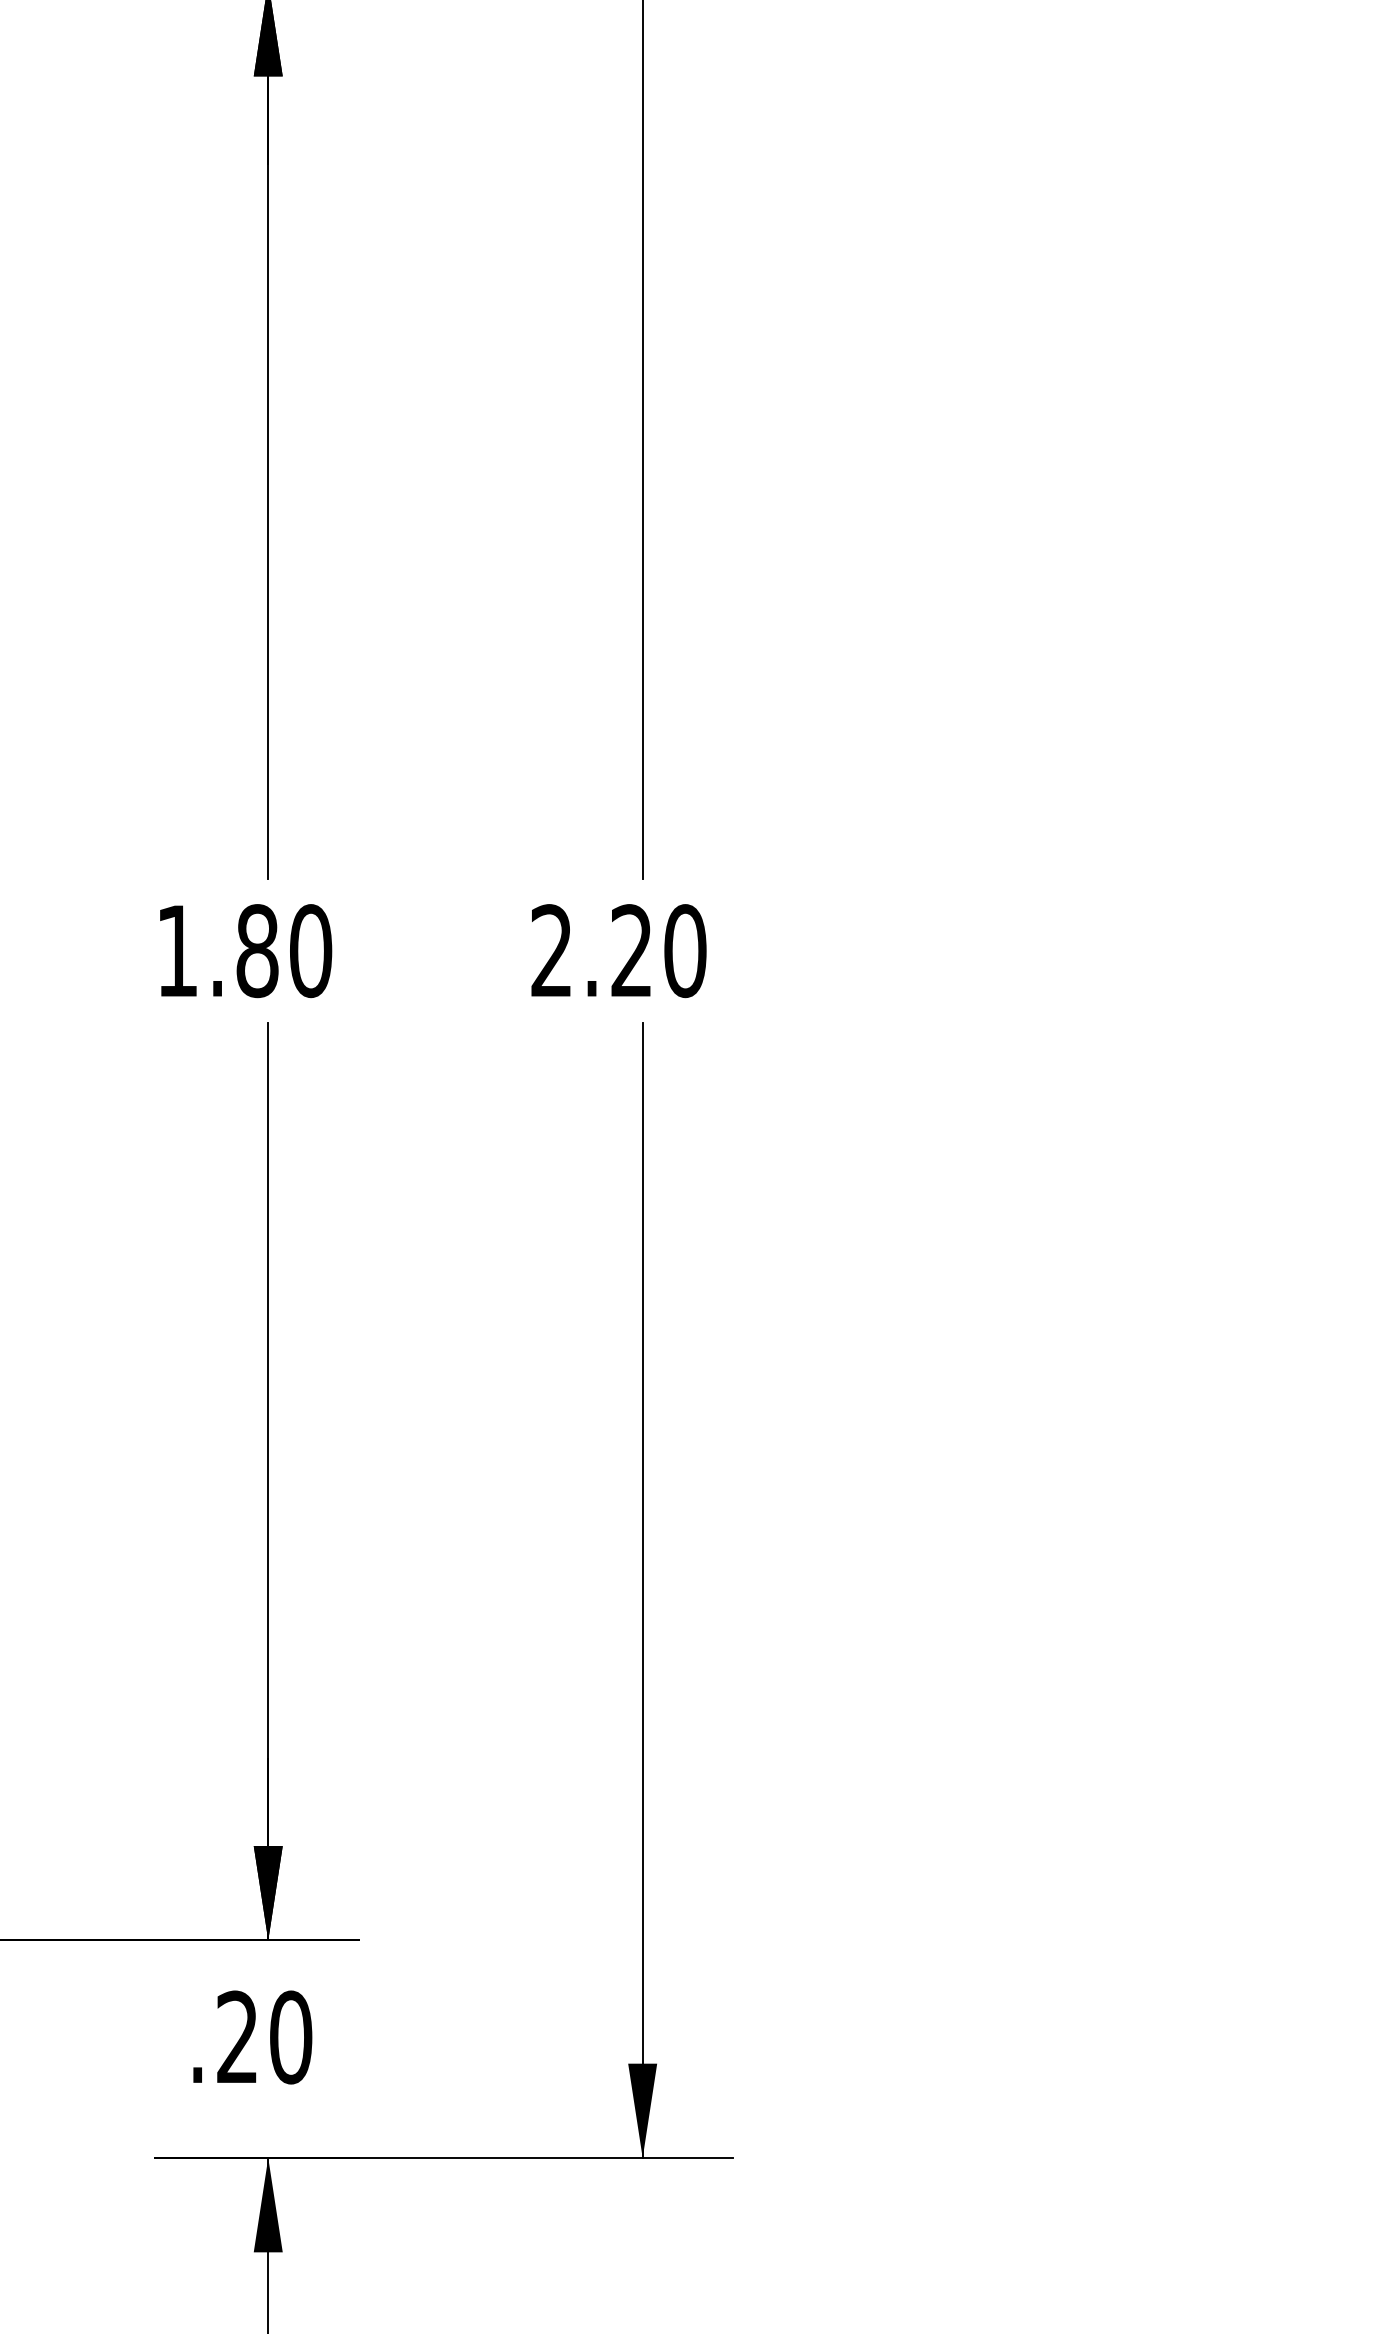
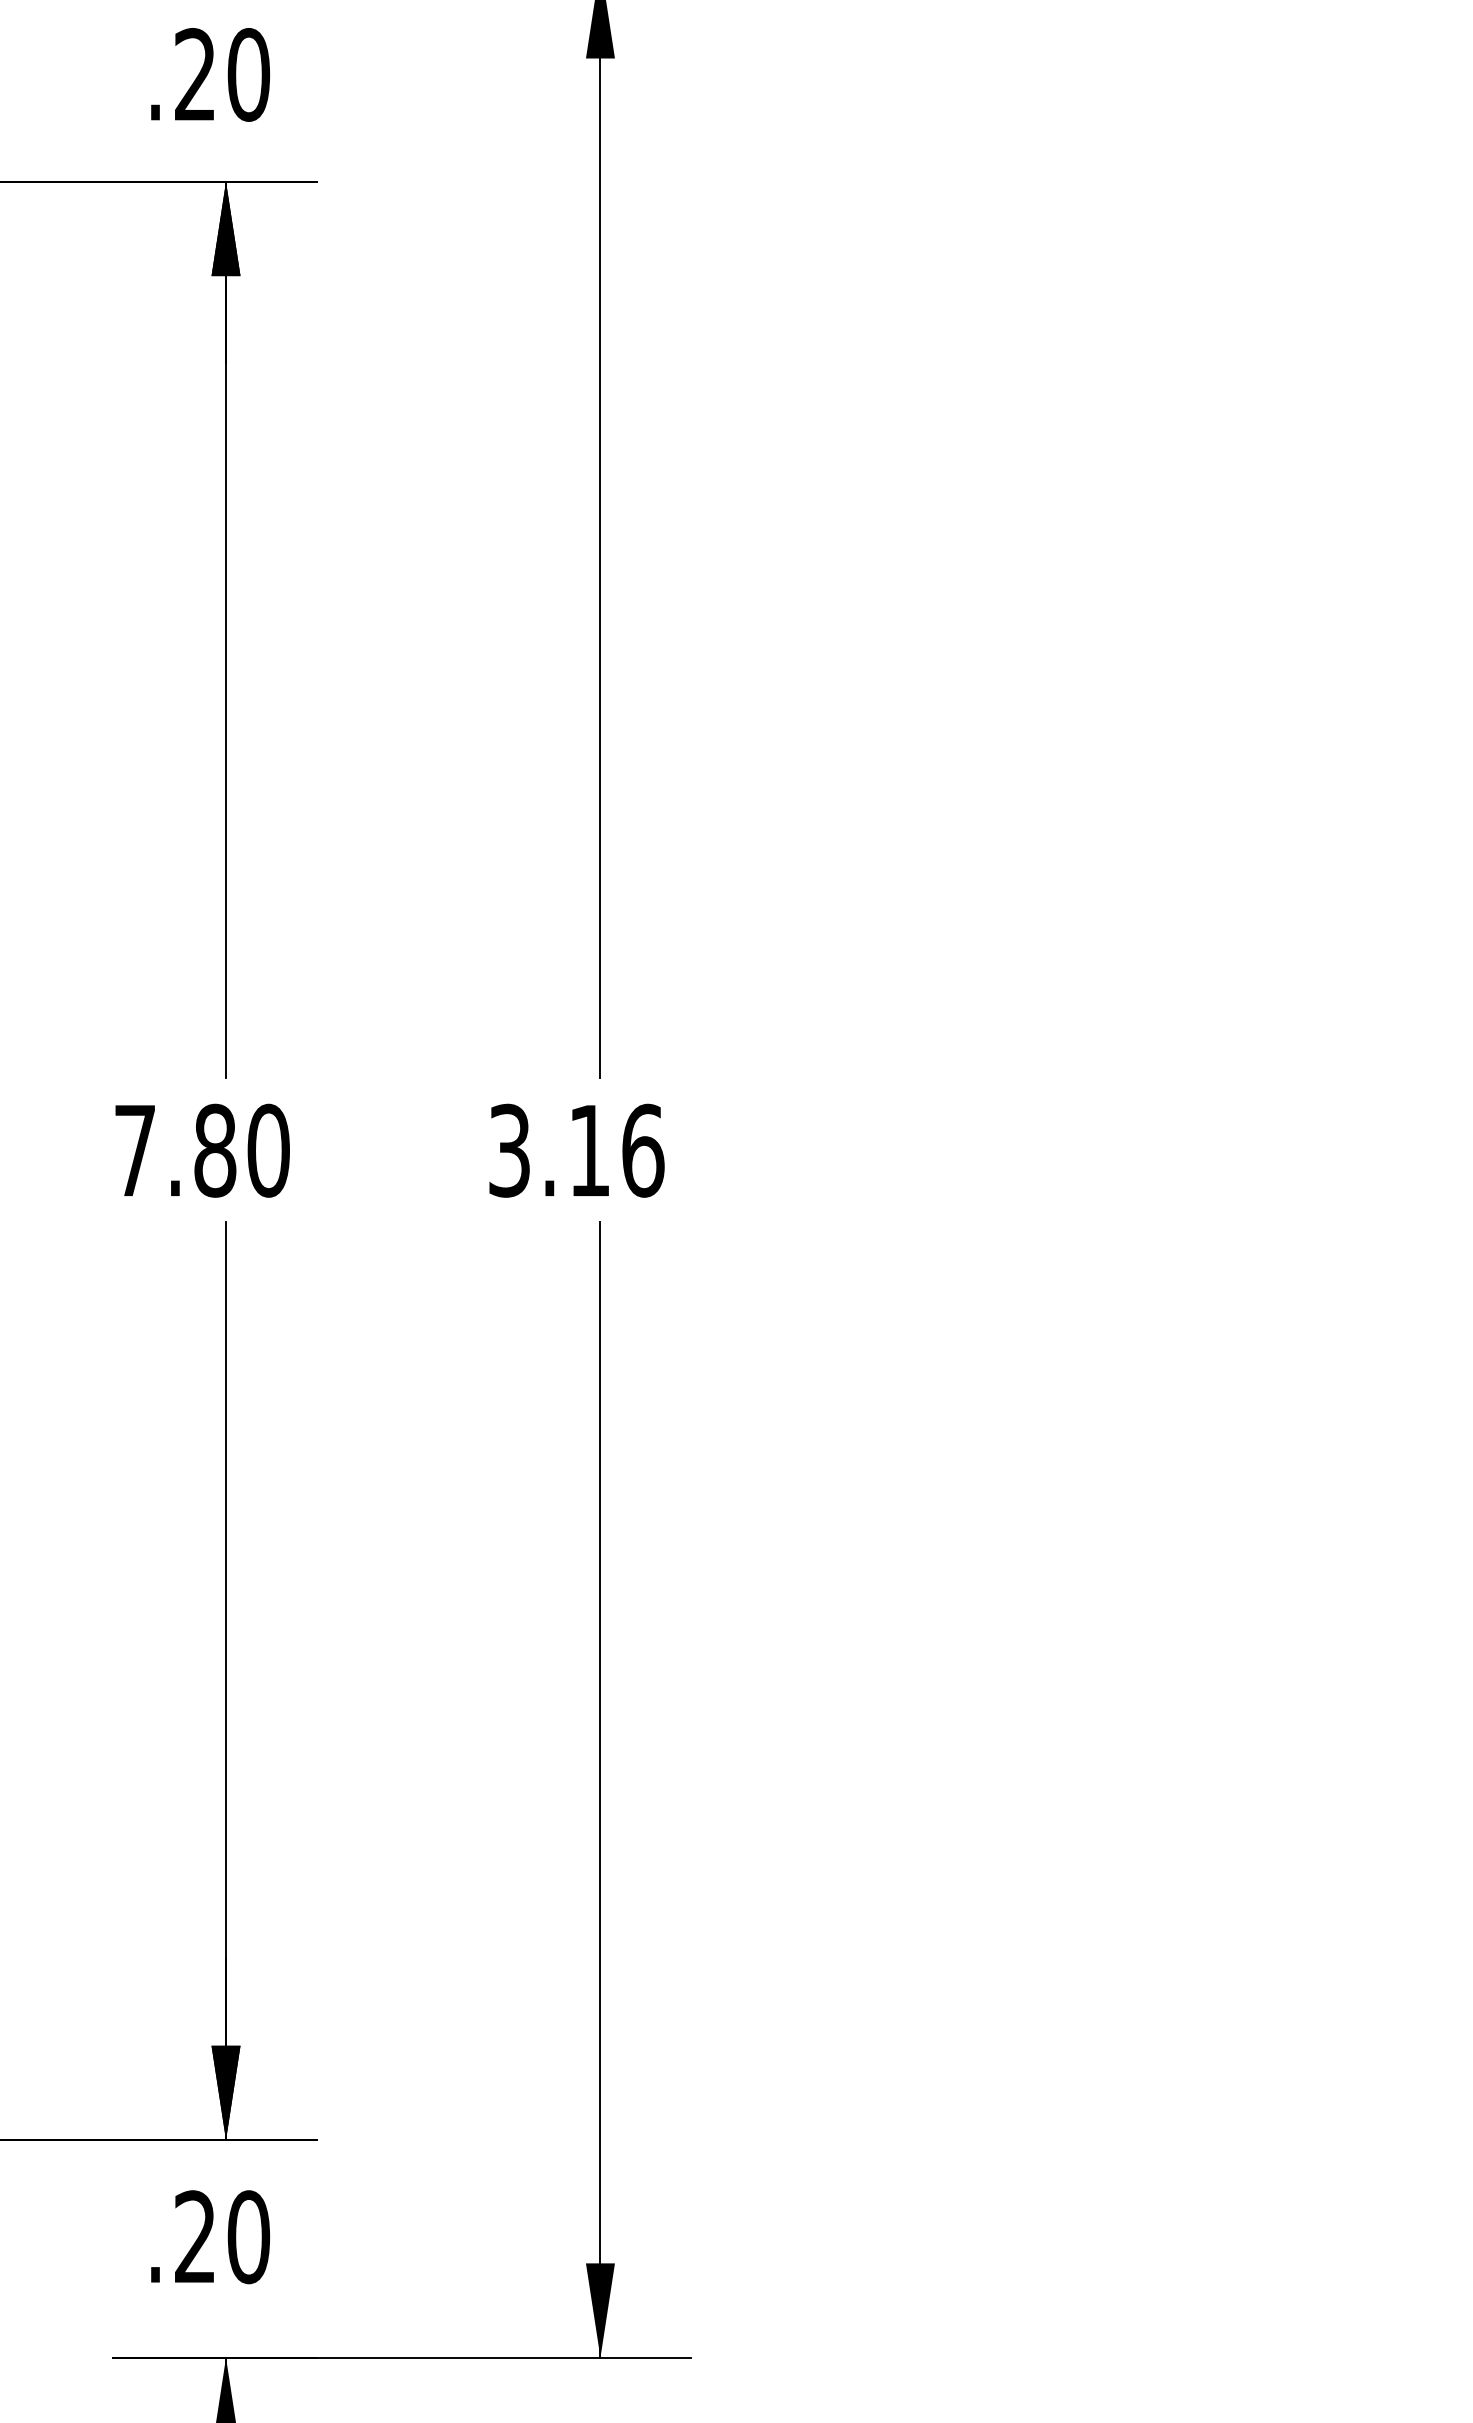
text: (176, 950) -> (134, 1150), 1.80 -> 7.80
text: (618, 950) -> (576, 1150), 2.20 -> 3.16

